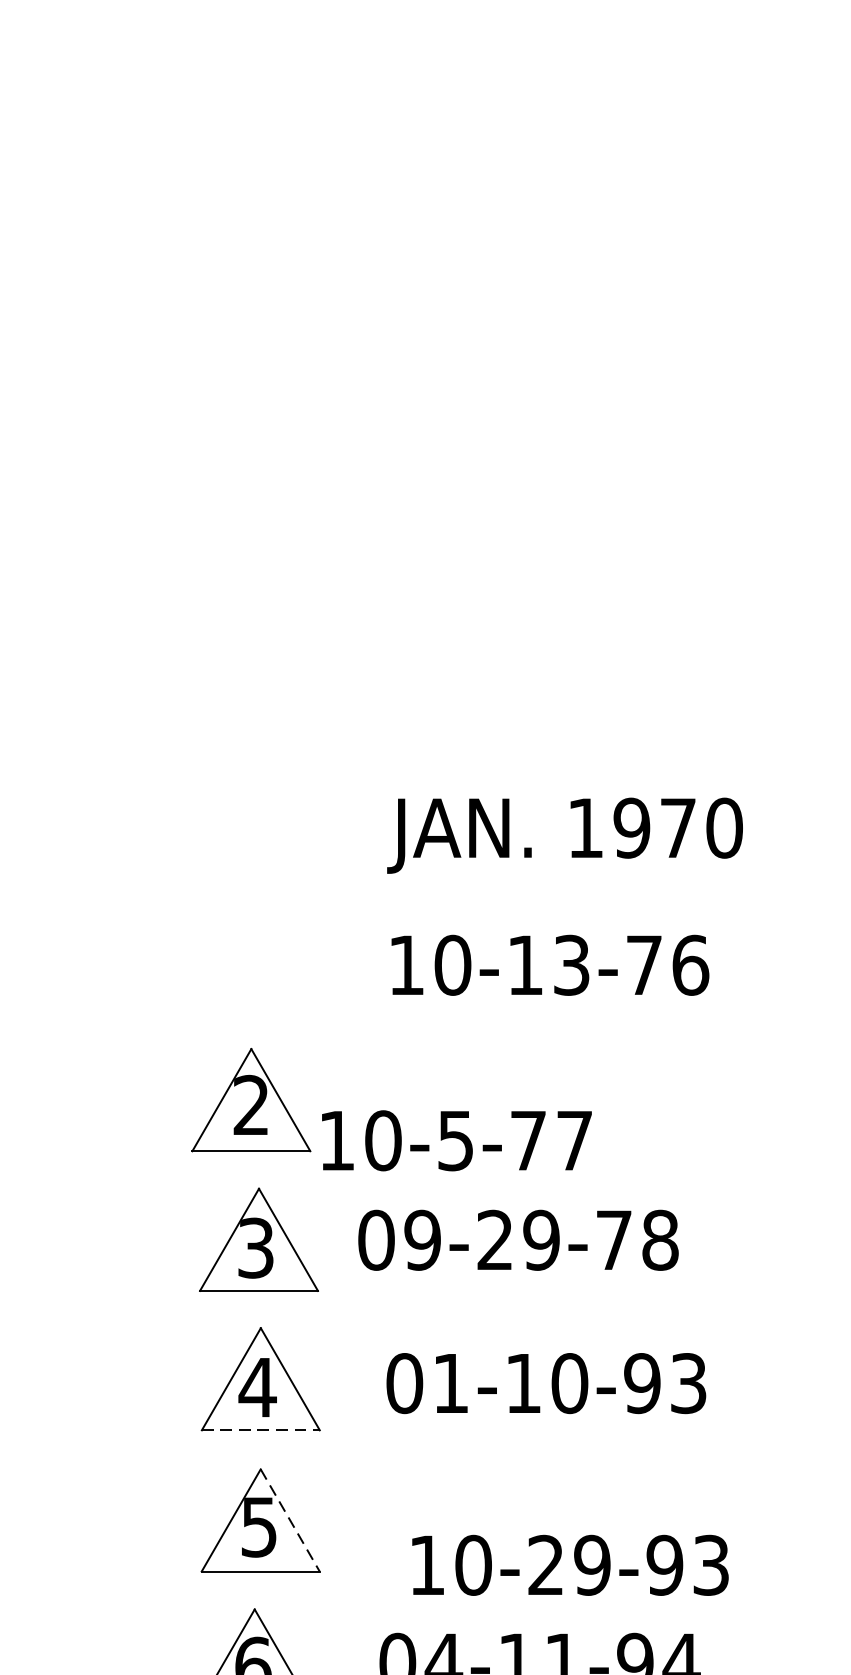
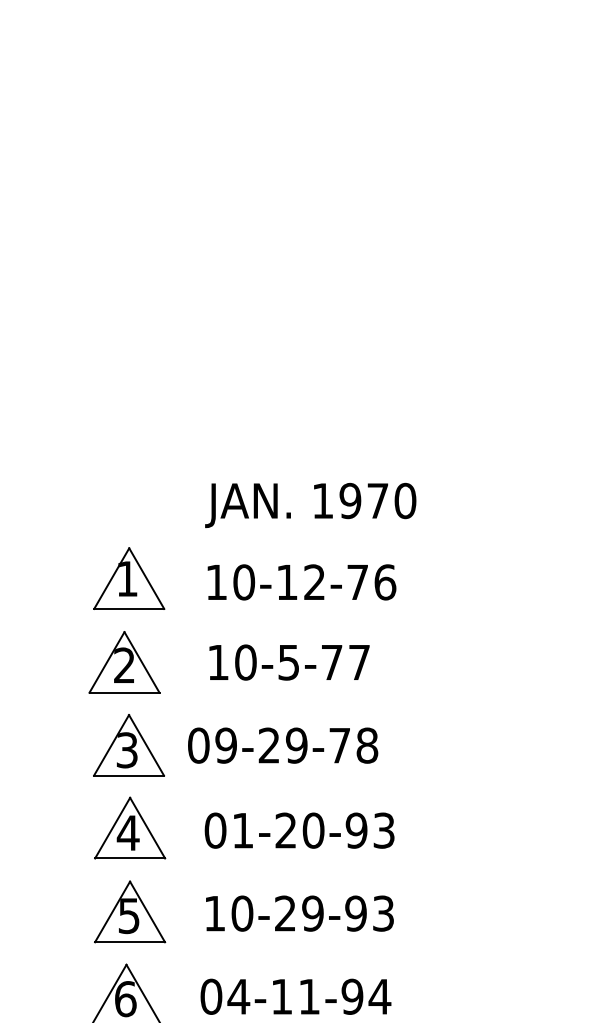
part: (259, 958) -> (129, 578), added
text: (571, 965) -> (314, 582), 10-13-76 -> 10-12-76
text: (456, 1140) -> (289, 662), moved
text: (522, 1383) -> (285, 830), 01-10-93 -> 01-20-93
line: (261, 1430) -> (130, 858), dashed -> solid
line: (290, 1521) -> (147, 912), dashed -> solid
text: (569, 1565) -> (299, 913), moved

